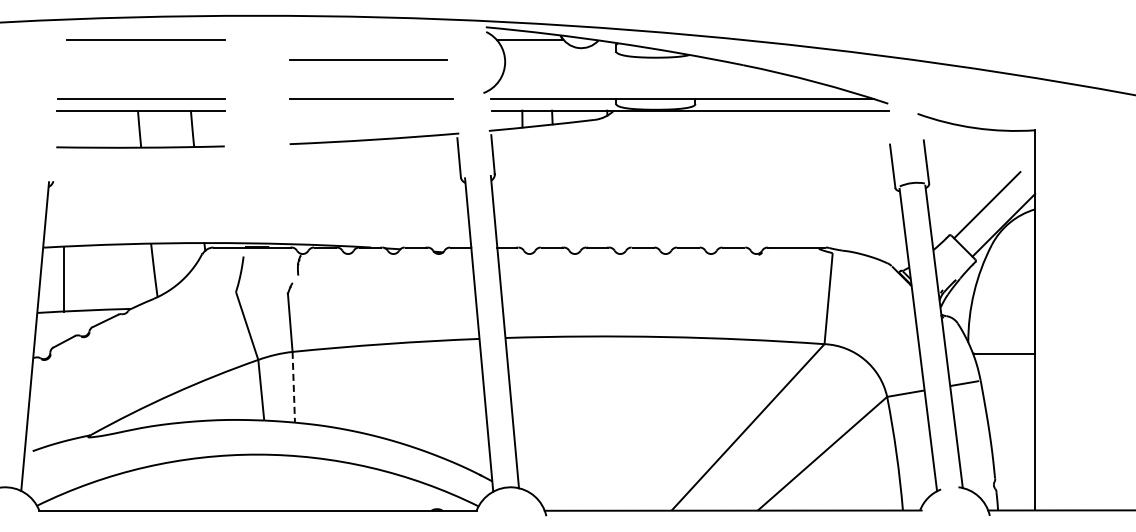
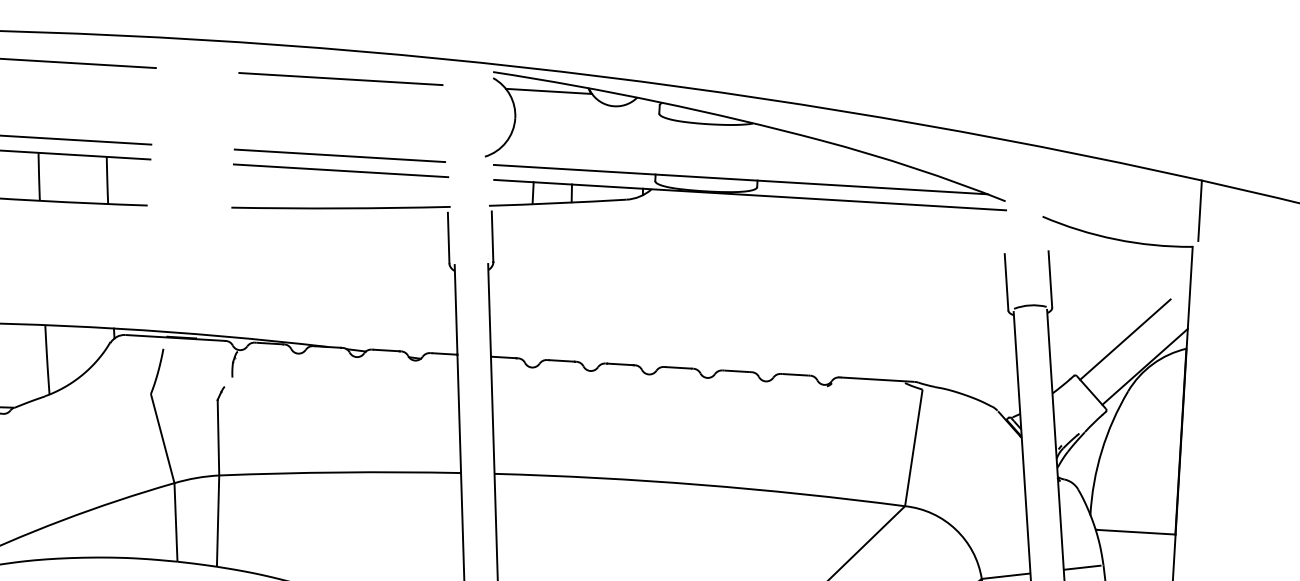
line: (368, 59) -> (340, 78), moved
line: (1039, 101) -> (1200, 210), added
line: (372, 110) -> (340, 170), added
line: (293, 387) -> (217, 521), dashed -> solid

